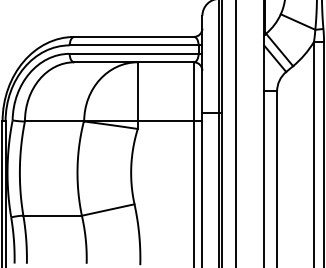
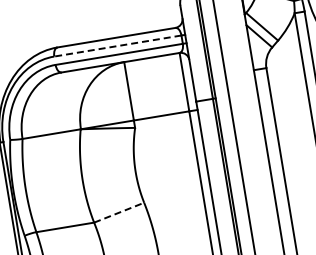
line: (133, 45) -> (117, 46), solid -> dashed
line: (108, 210) -> (119, 213), solid -> dashed

